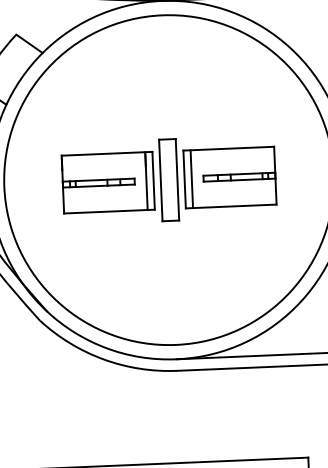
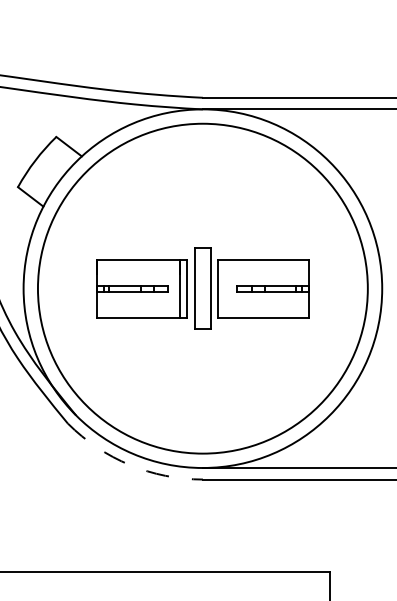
line: (191, 179) -> (225, 288), removed
arc: (103, 359) -> (129, 465), solid -> dashed

